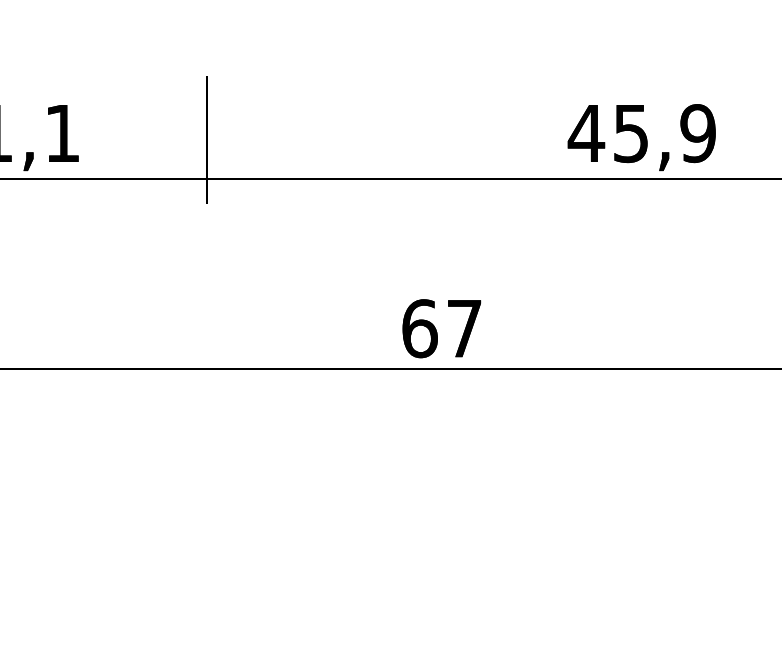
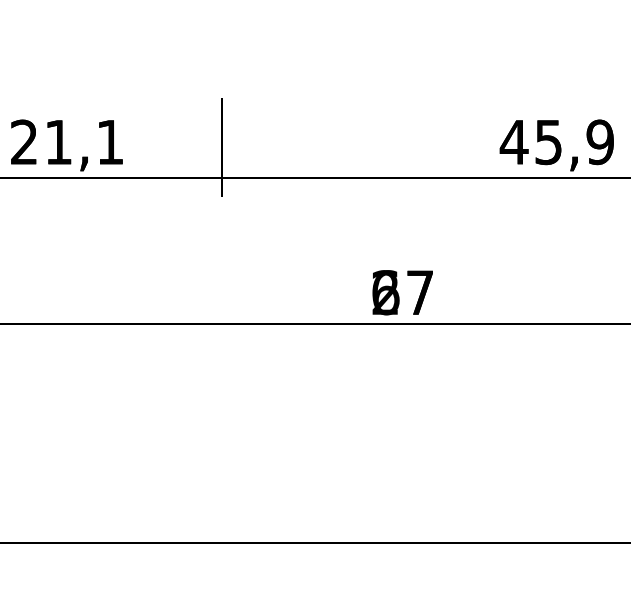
text: (419, 328) -> (385, 292), 67 -> 27

